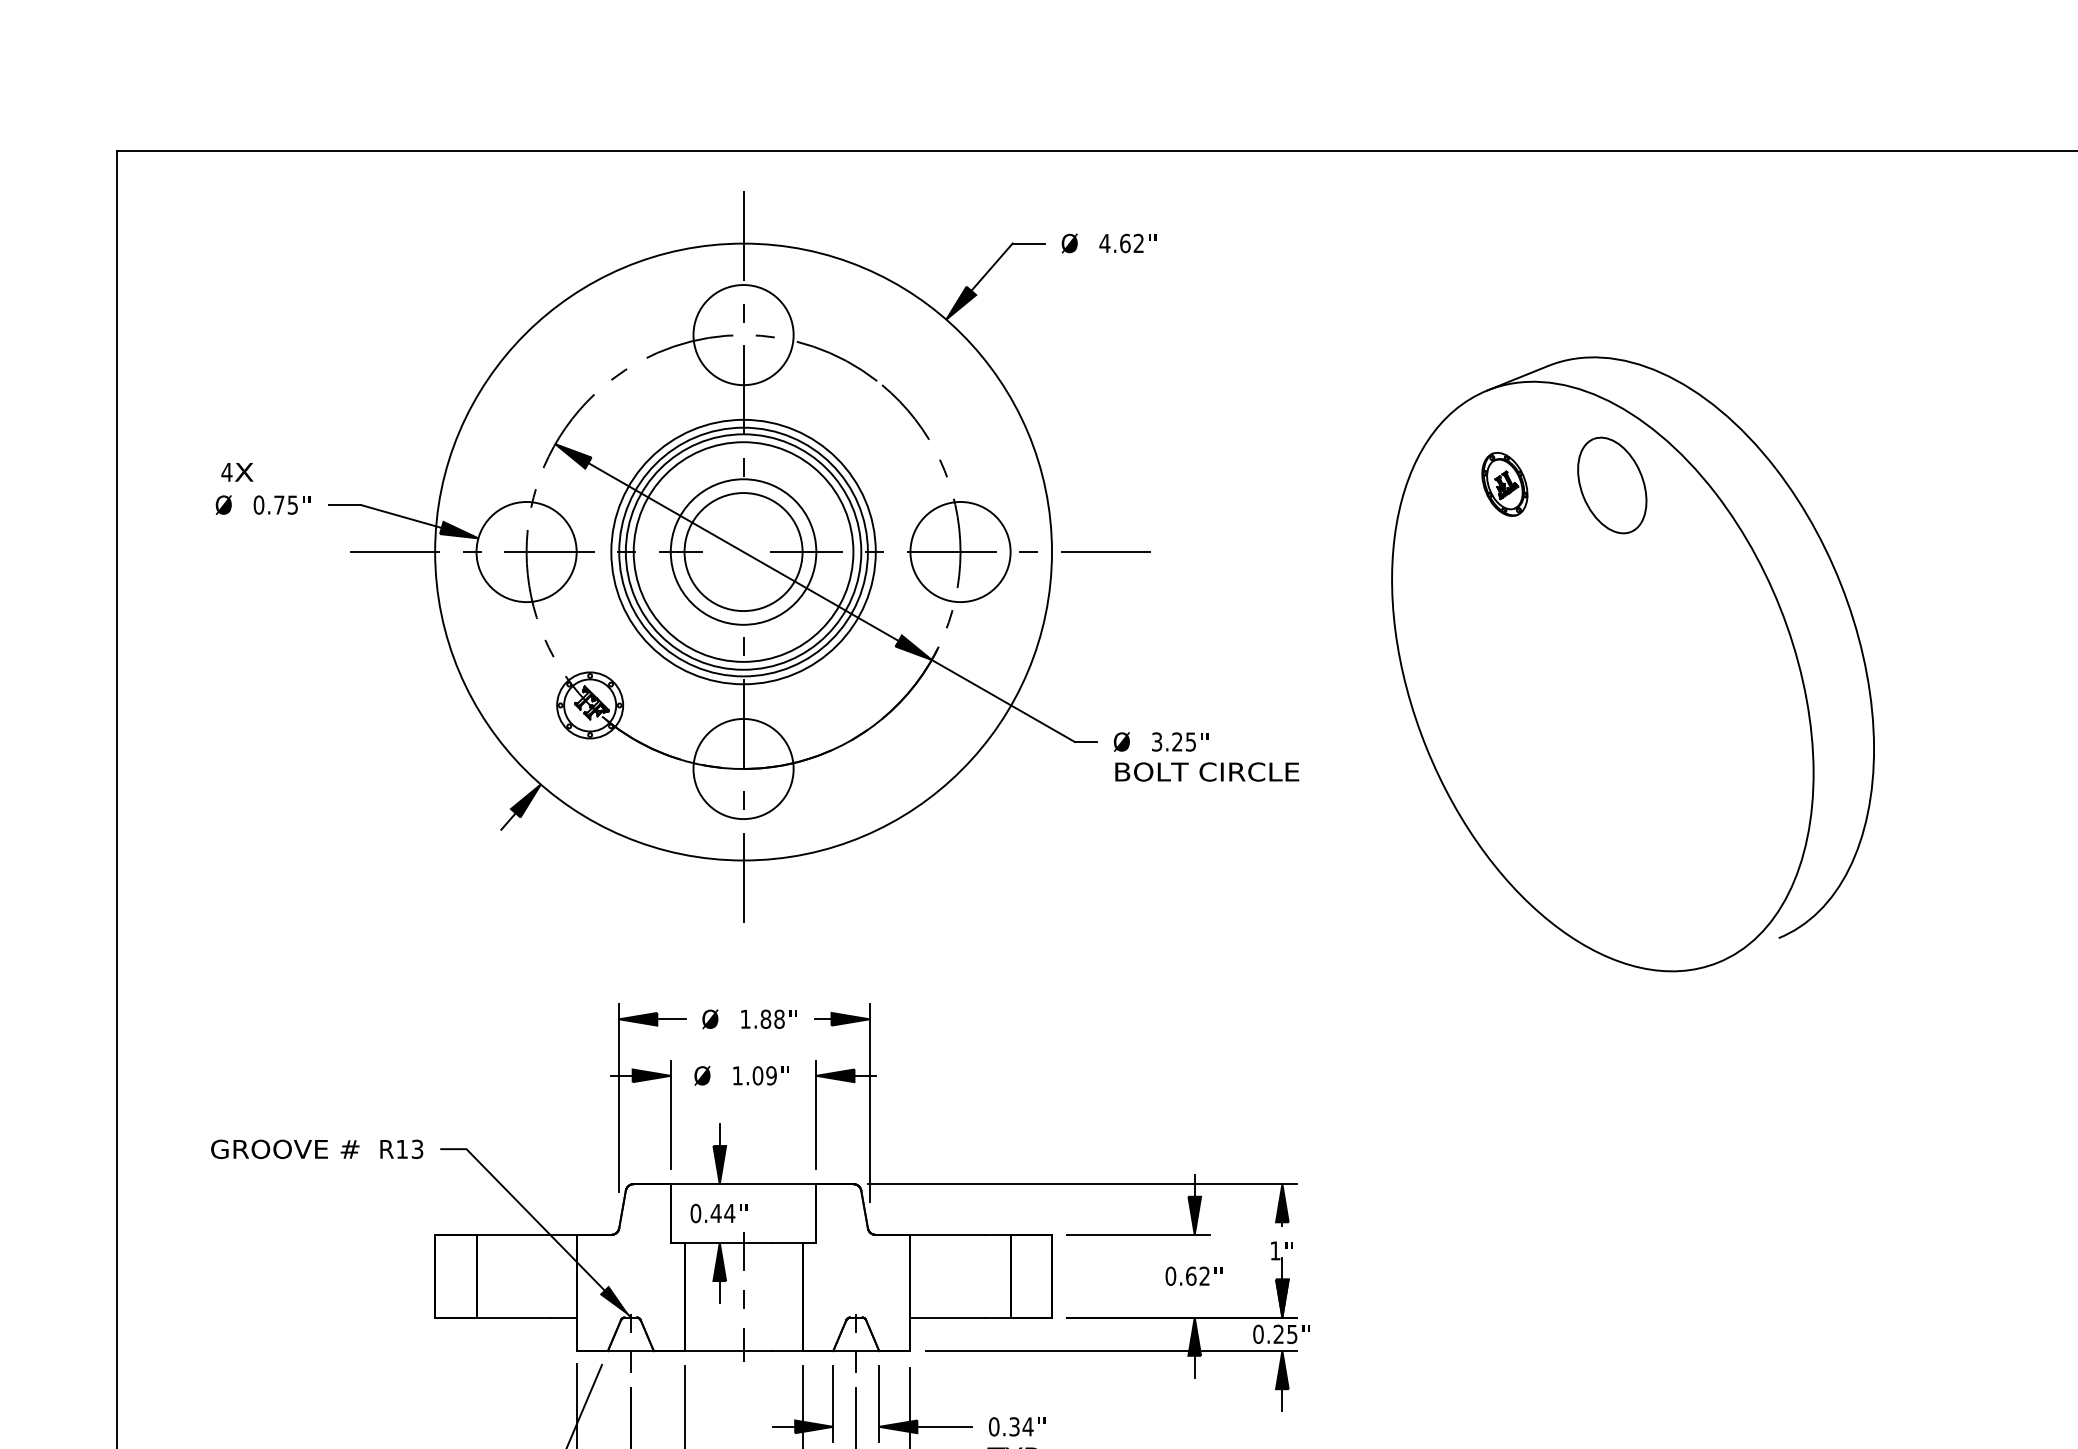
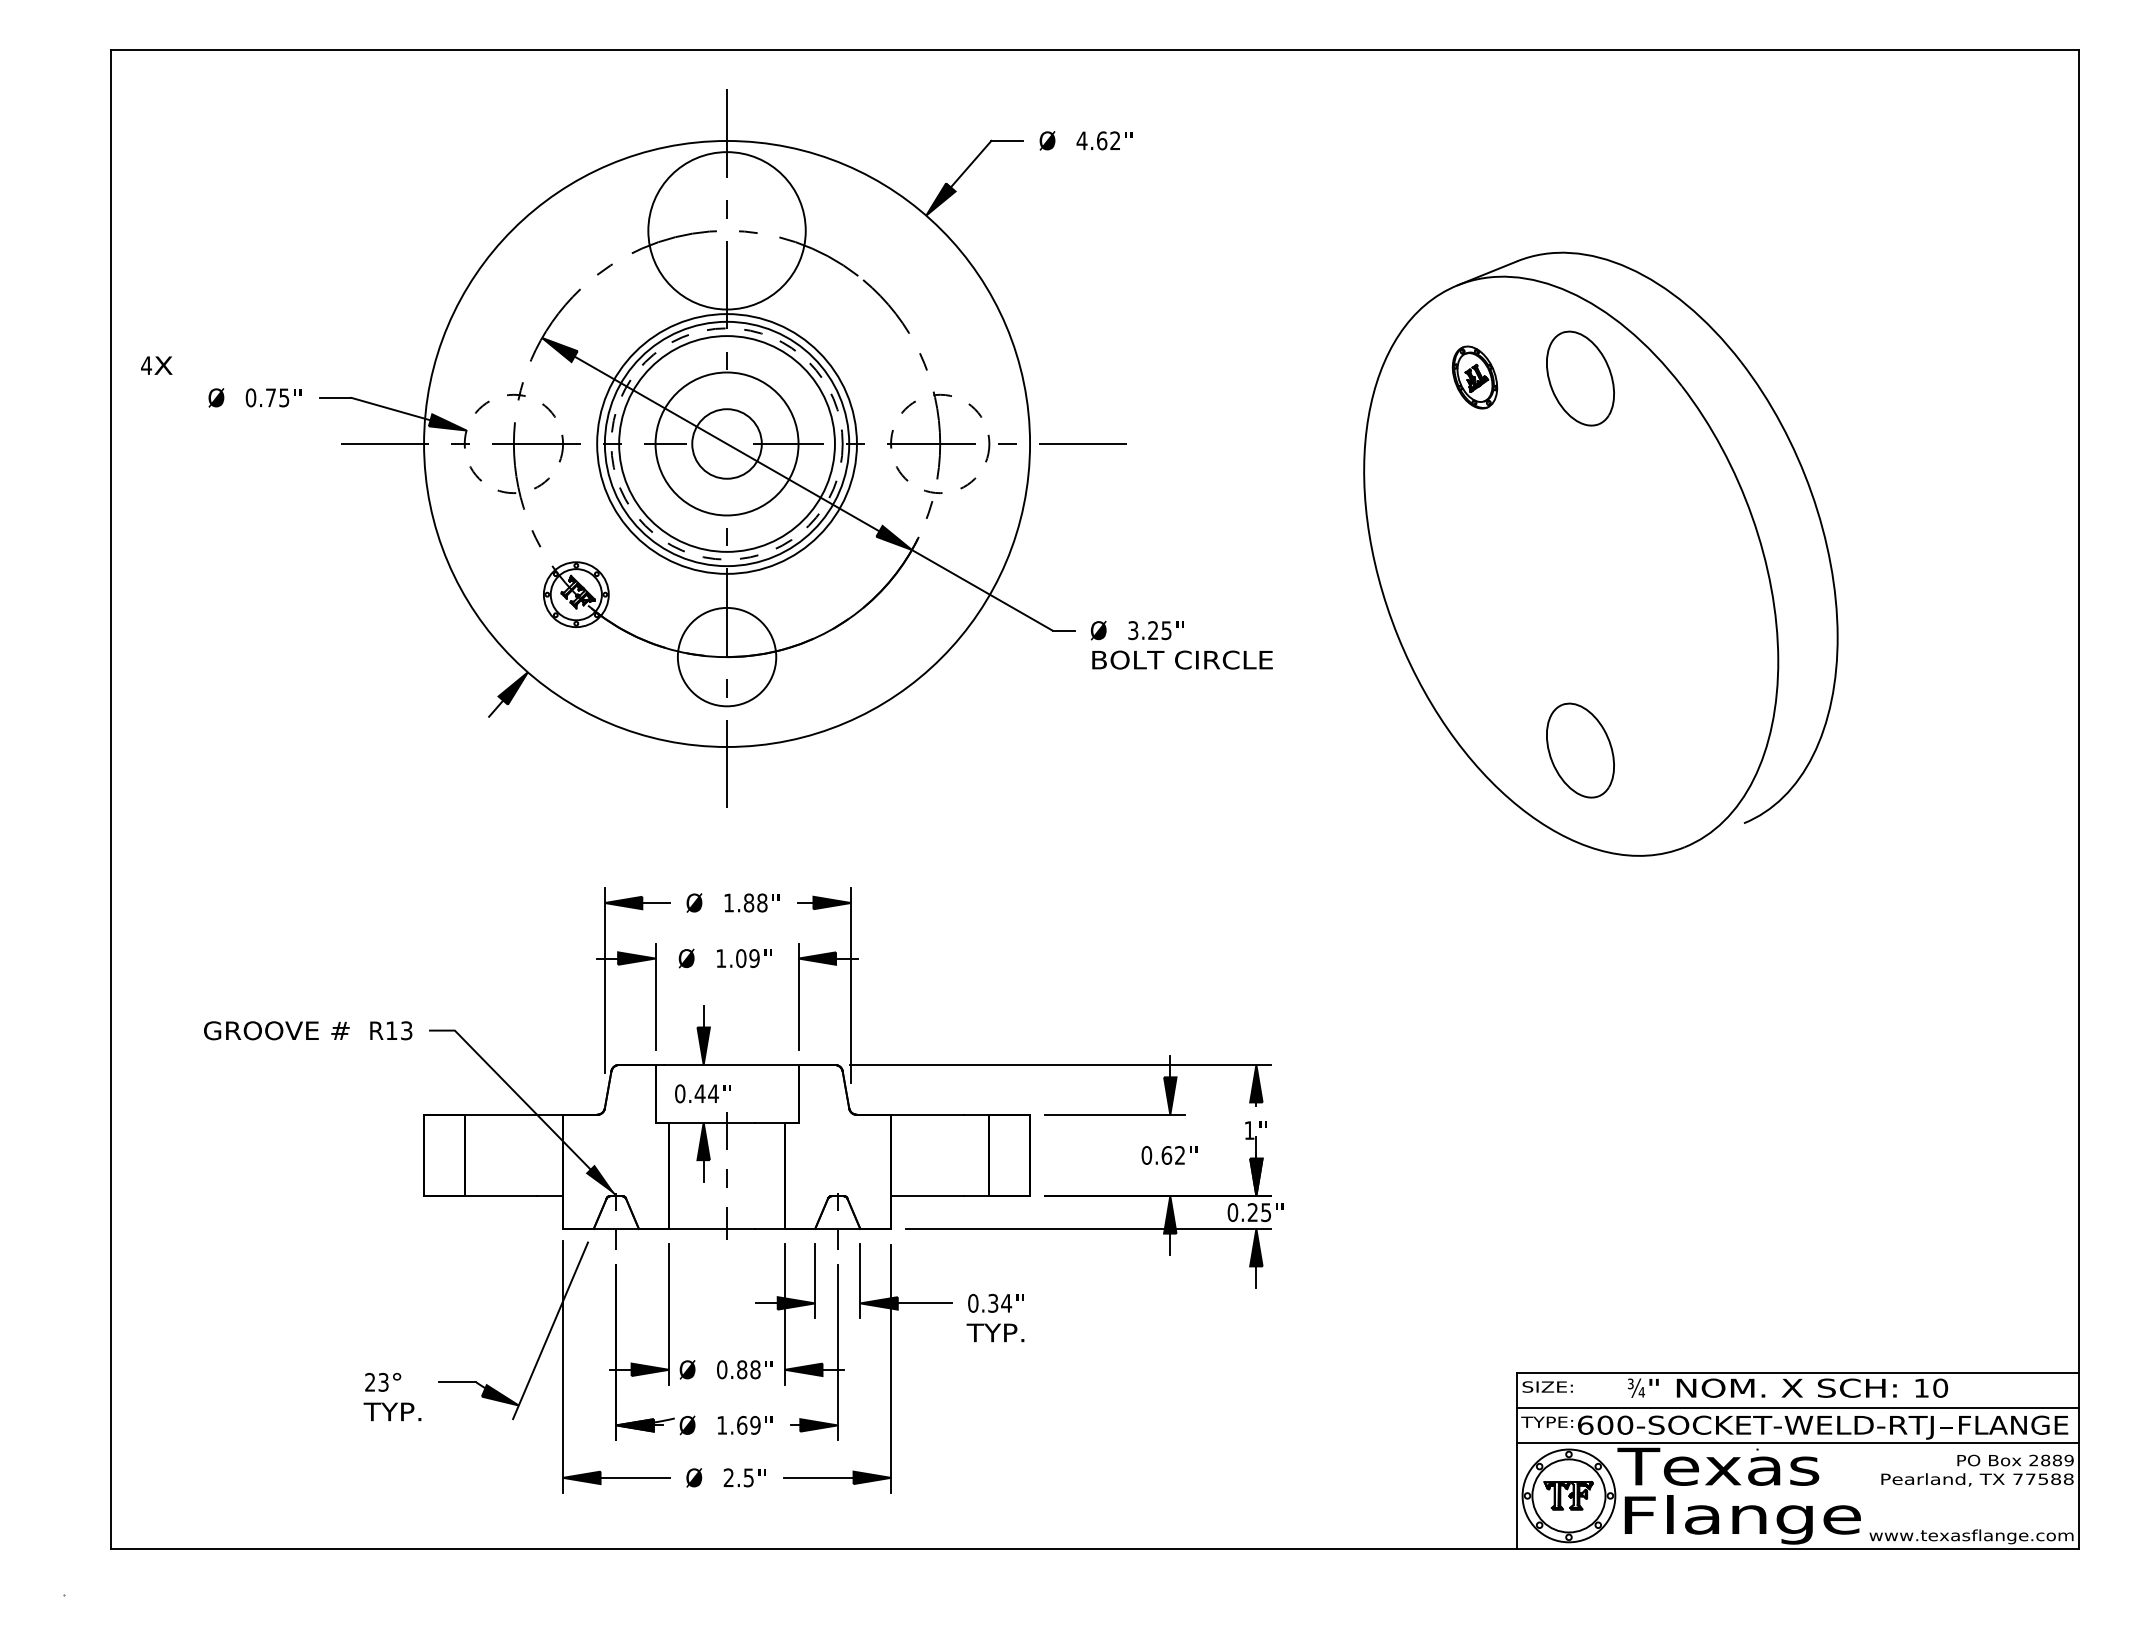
circle: (743, 334) -> (726, 230), size x1.6
text: (237, 472) -> (156, 365), moved
circle: (526, 551) -> (513, 443), solid -> dashed
circle: (743, 551) -> (726, 443), solid -> dashed
circle: (744, 551) -> (727, 443), size x0.6
circle: (960, 551) -> (940, 443), solid -> dashed
part: (1612, 864) -> (1580, 750), added

